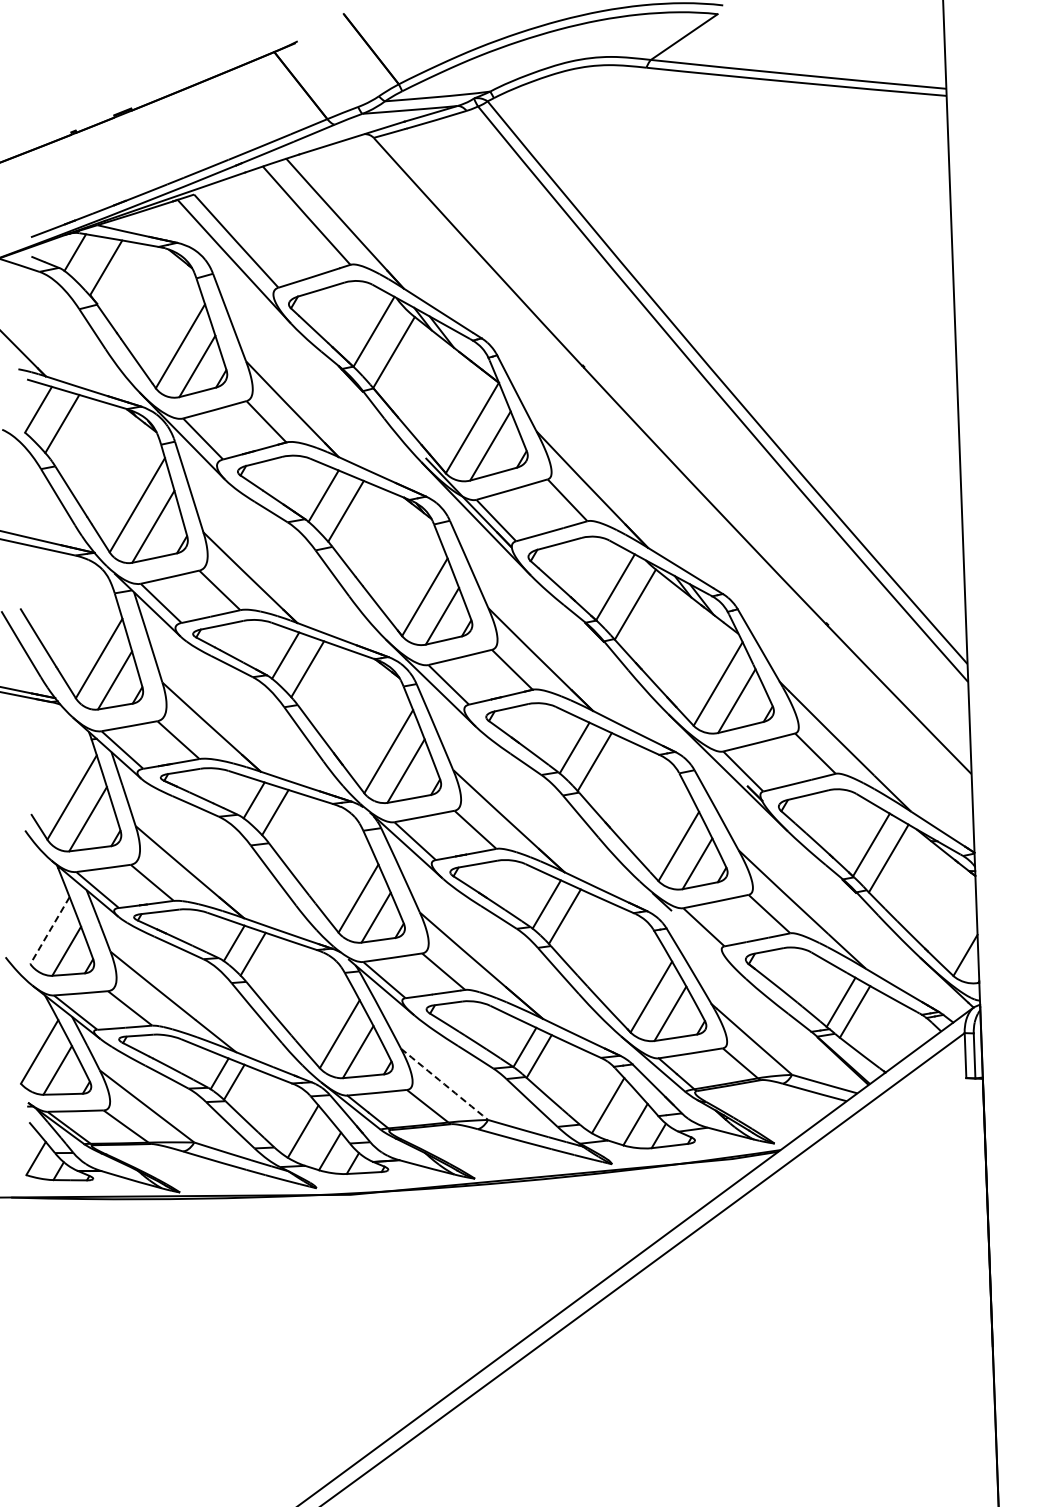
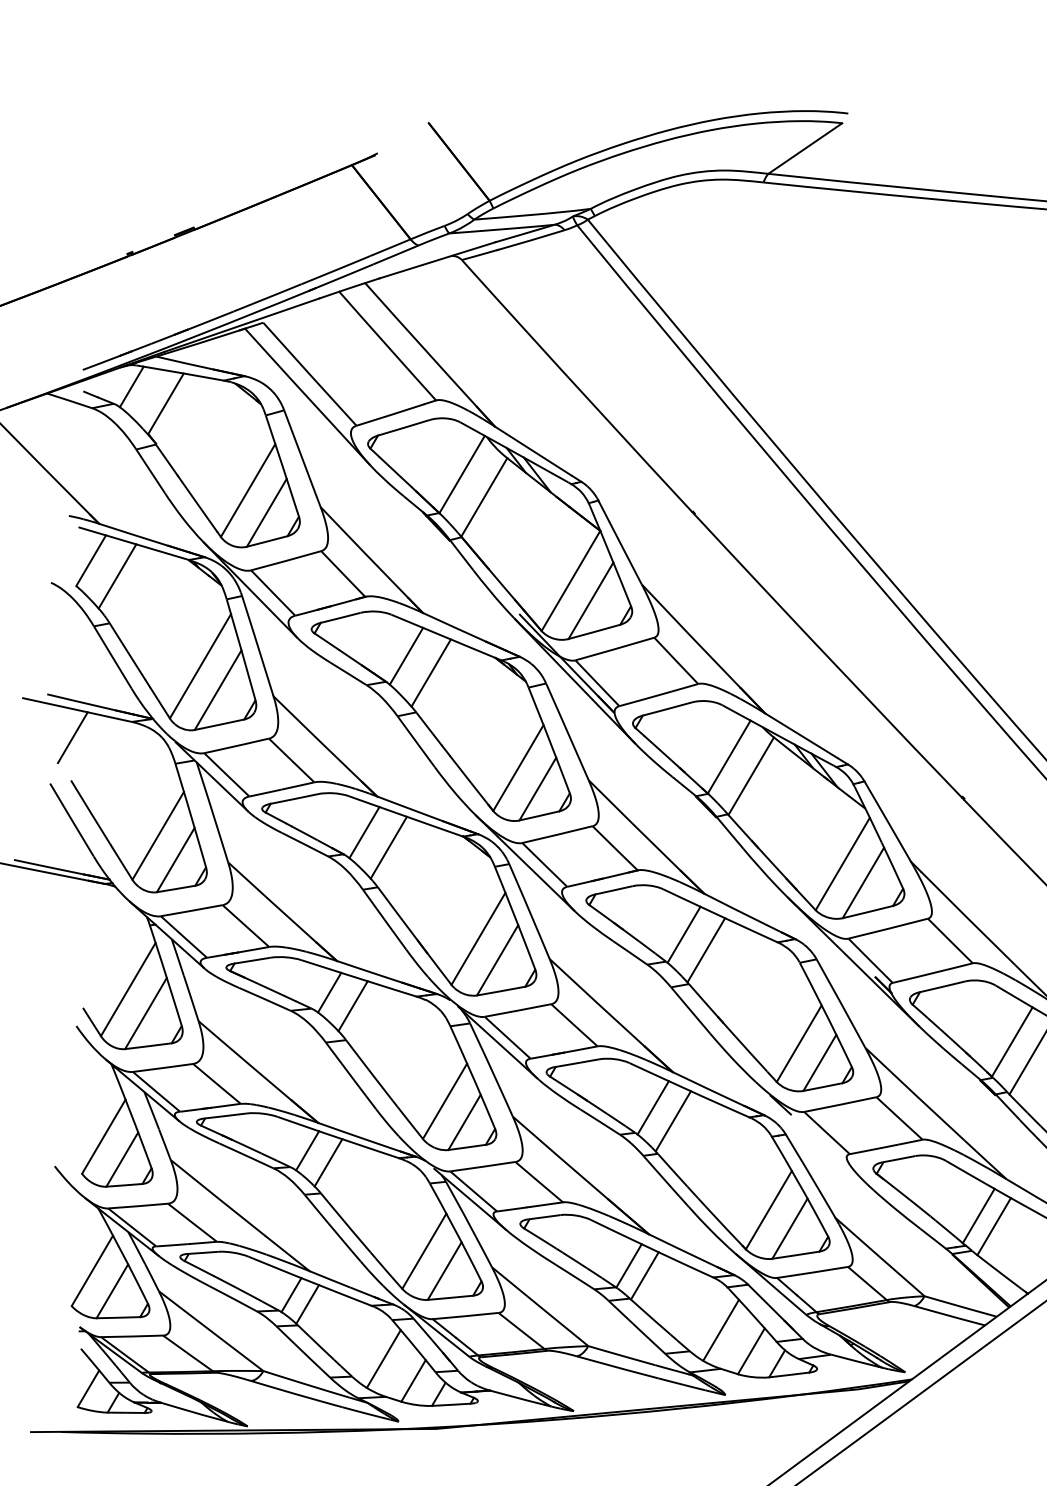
line: (21, 569) -> (72, 737), added
line: (50, 930) -> (104, 1136), dashed -> solid
arc: (444, 1084) -> (540, 1306), dashed -> solid

